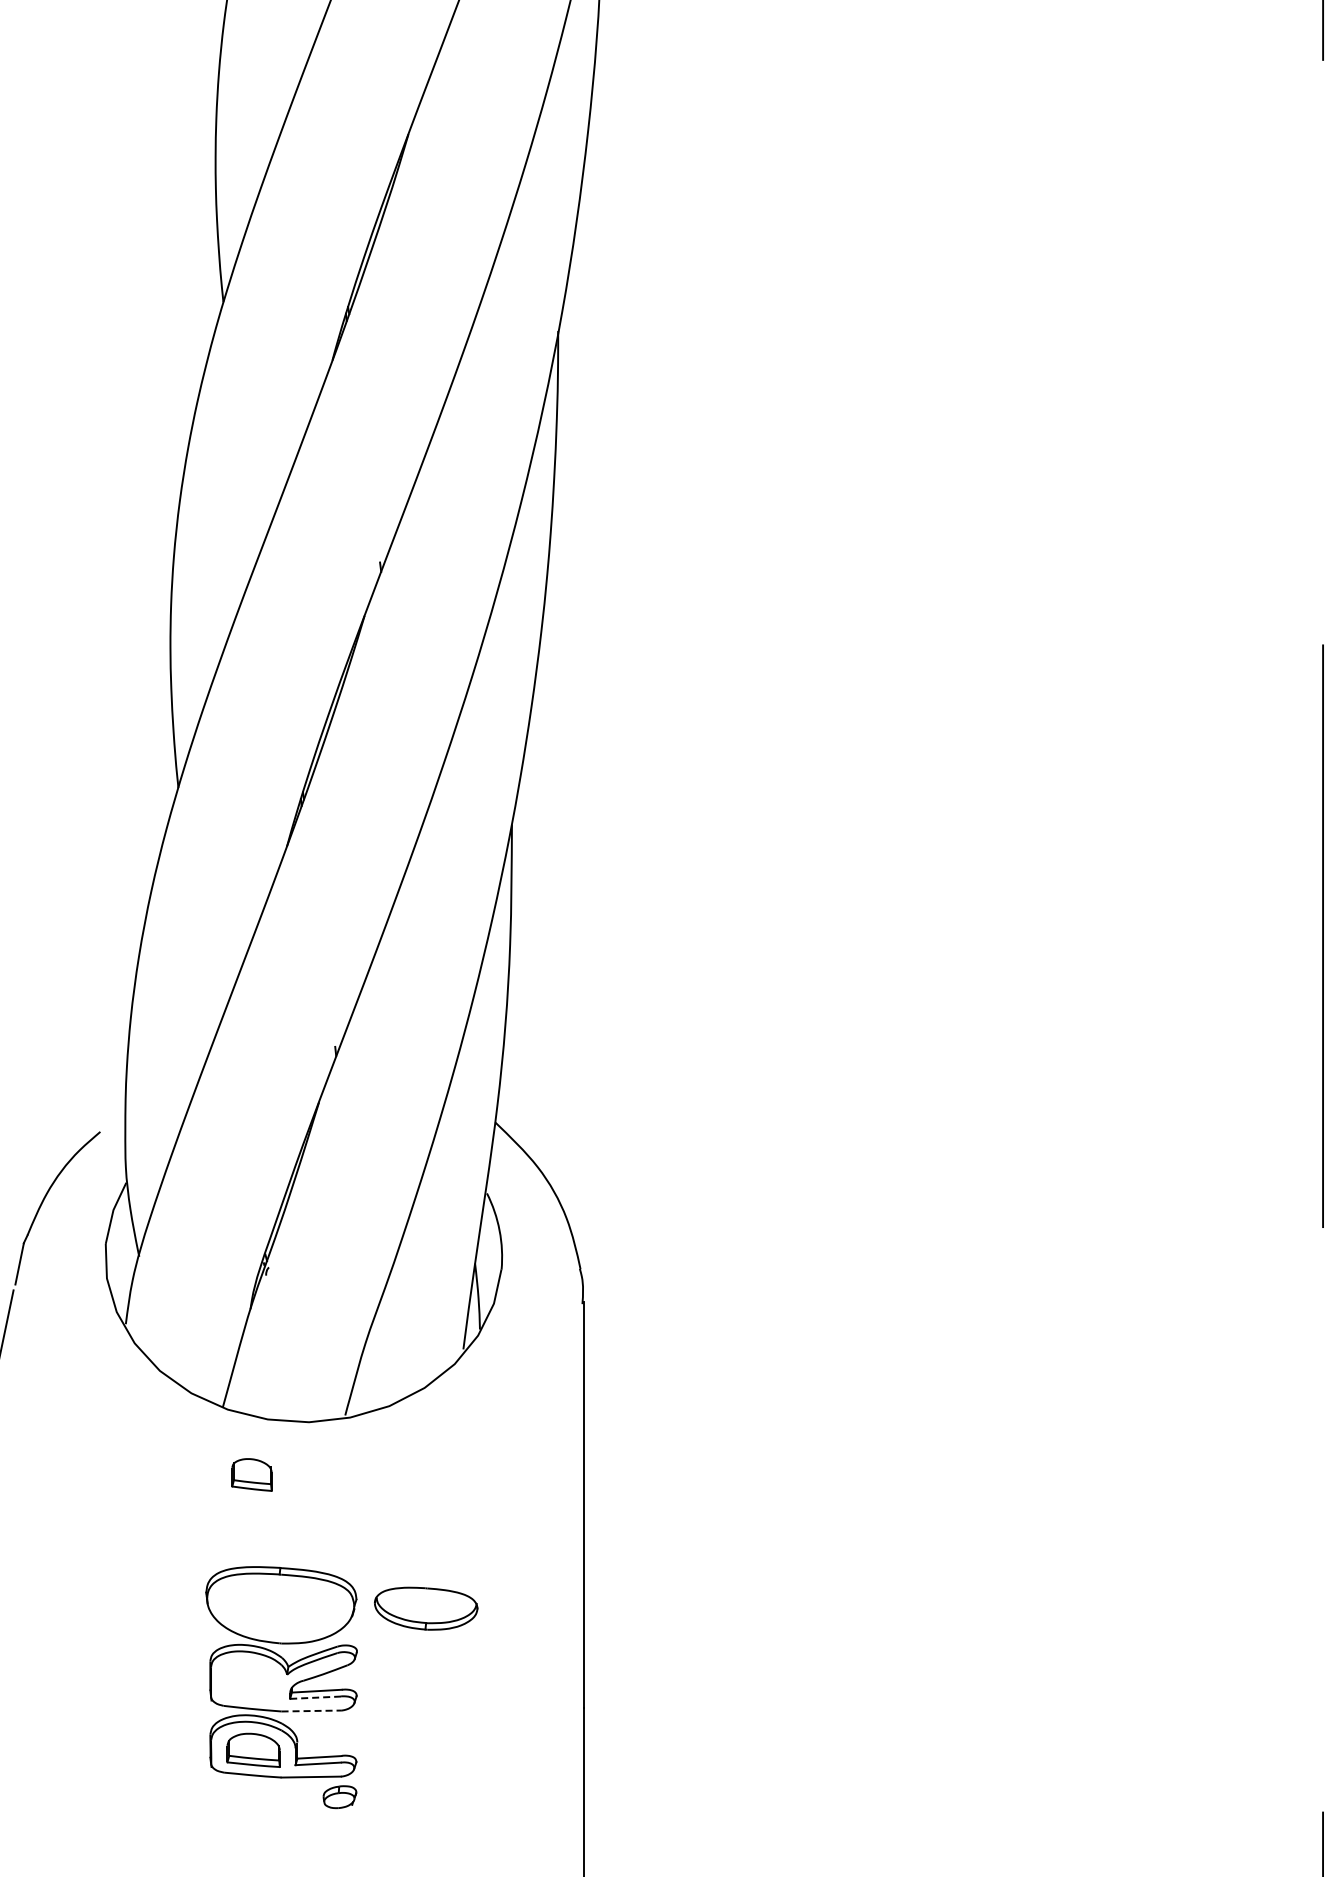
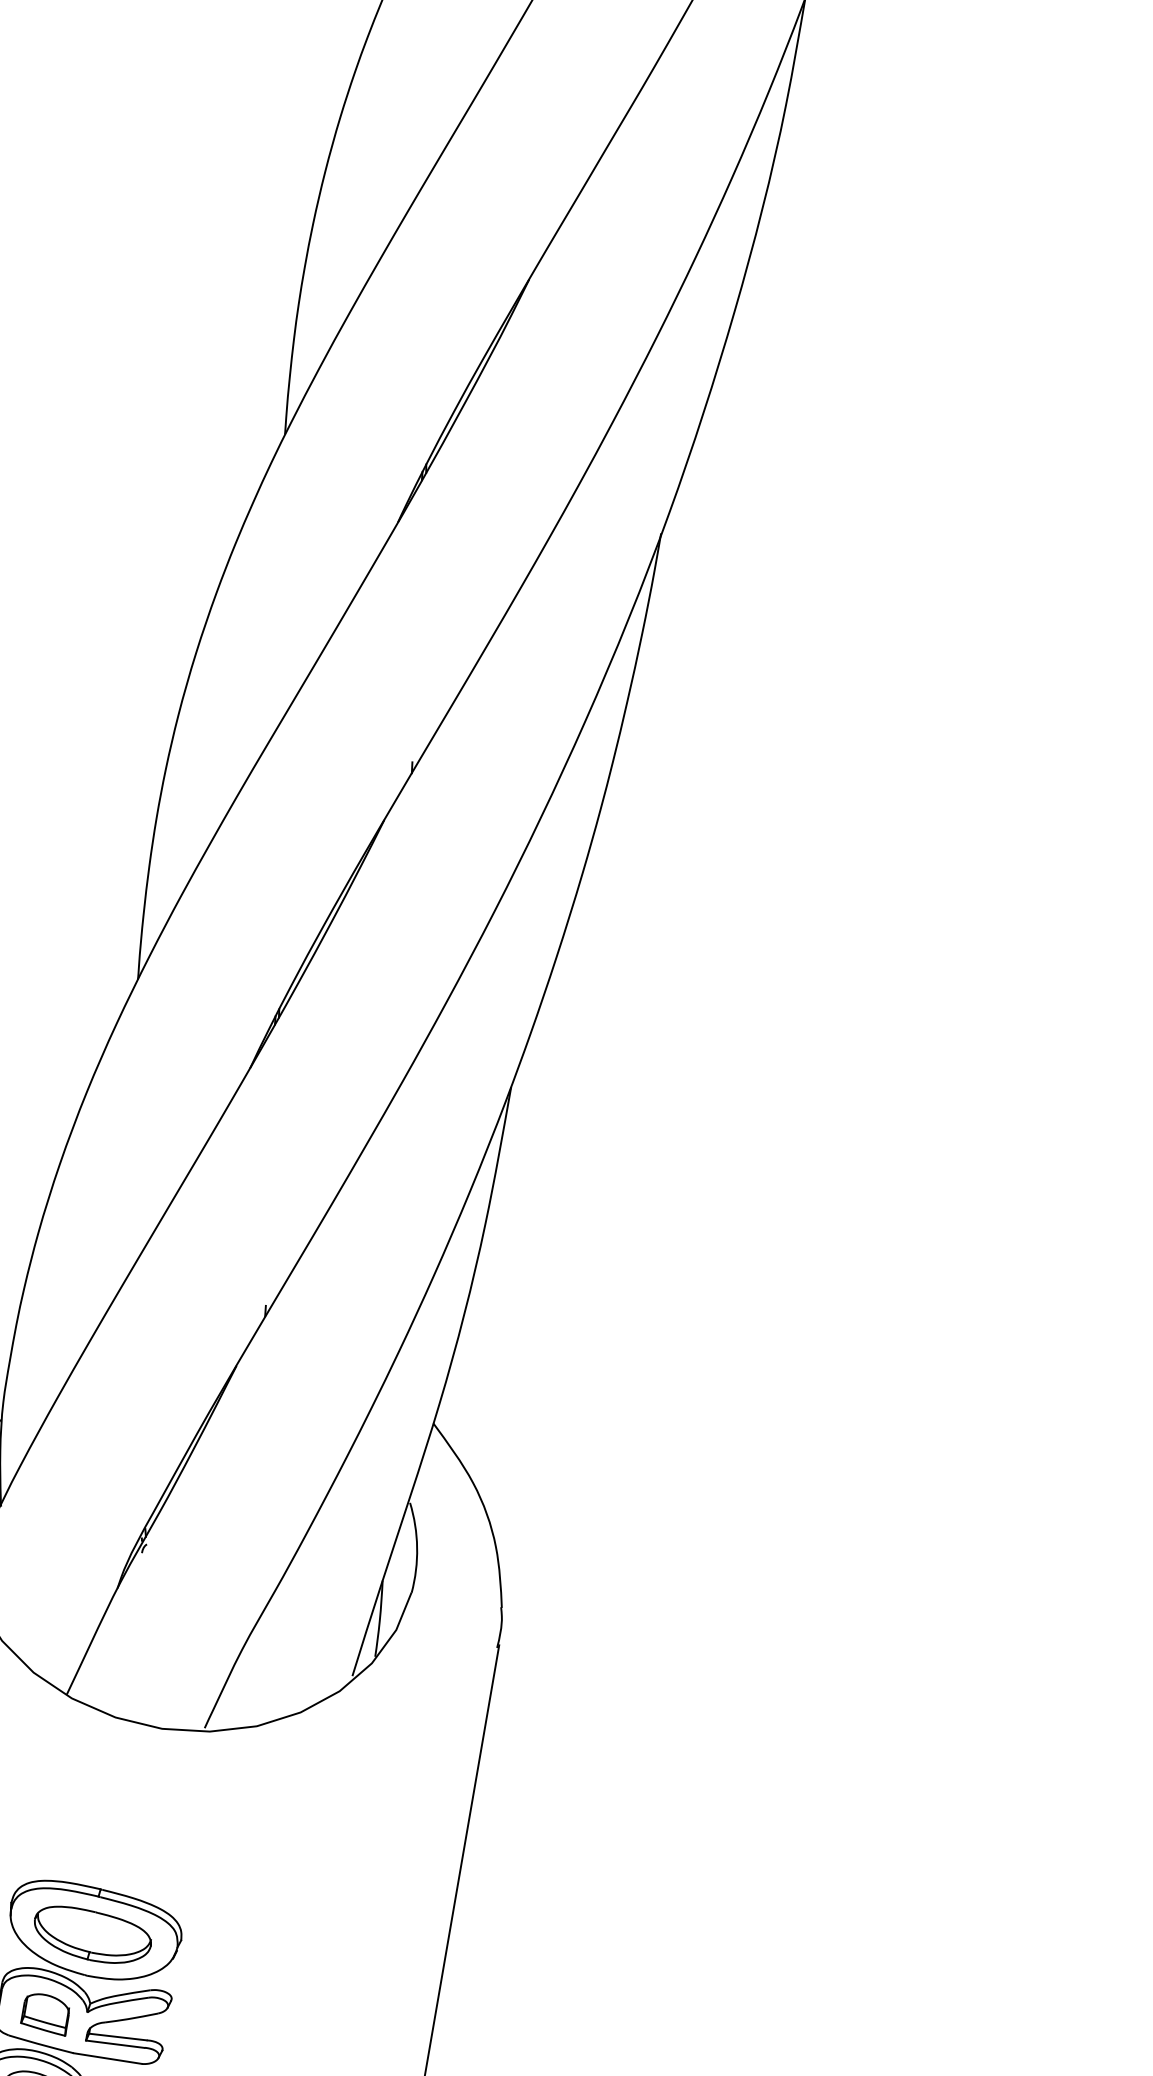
part: (251, 1474) -> (45, 2013), moved
part: (426, 1608) -> (92, 1935), moved
line: (316, 1697) -> (116, 2044), dashed -> solid
line: (311, 1711) -> (107, 2059), dashed -> solid

